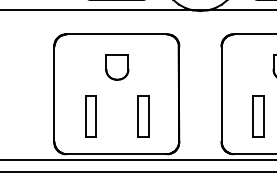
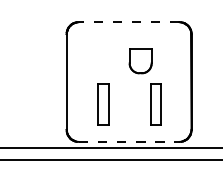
line: (116, 34) -> (128, 22), solid -> dashed
part: (117, 67) -> (140, 61), moved
line: (117, 154) -> (129, 142), solid -> dashed

